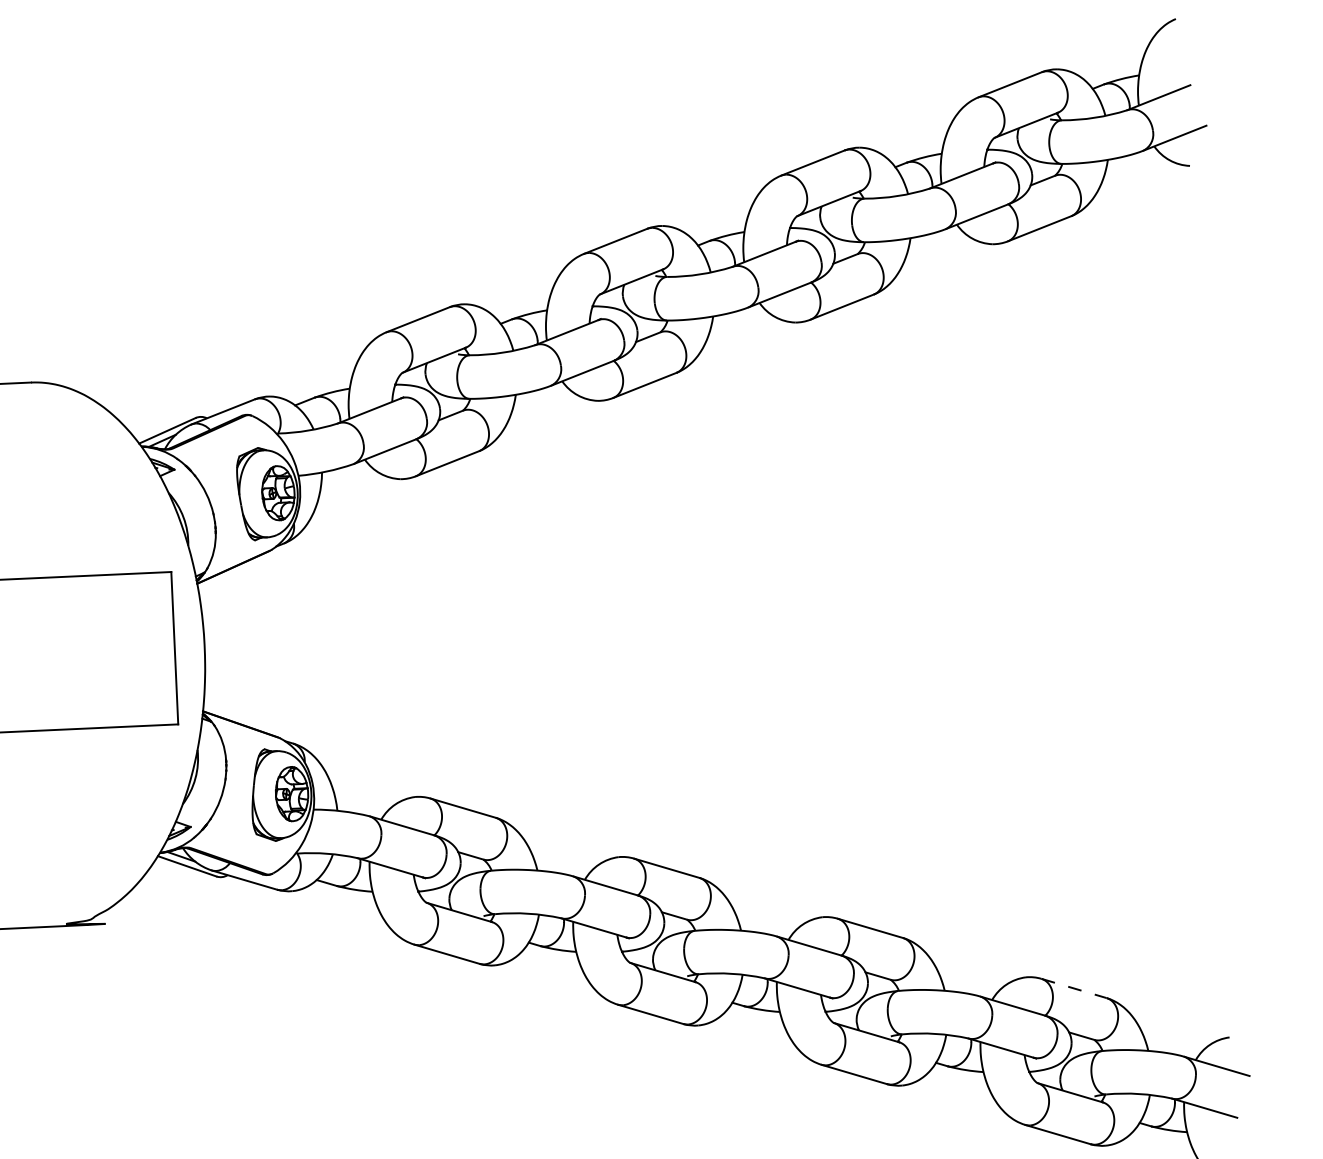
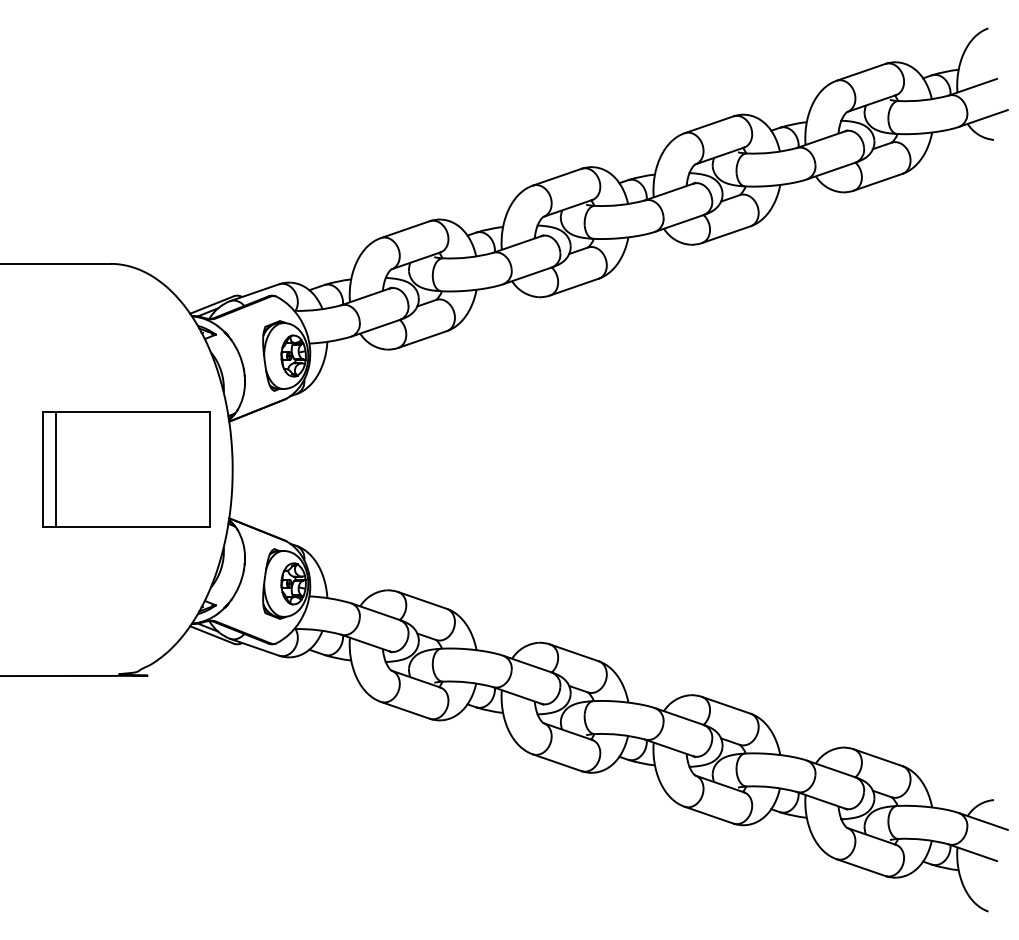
line: (1074, 988) -> (878, 757), dashed -> solid

